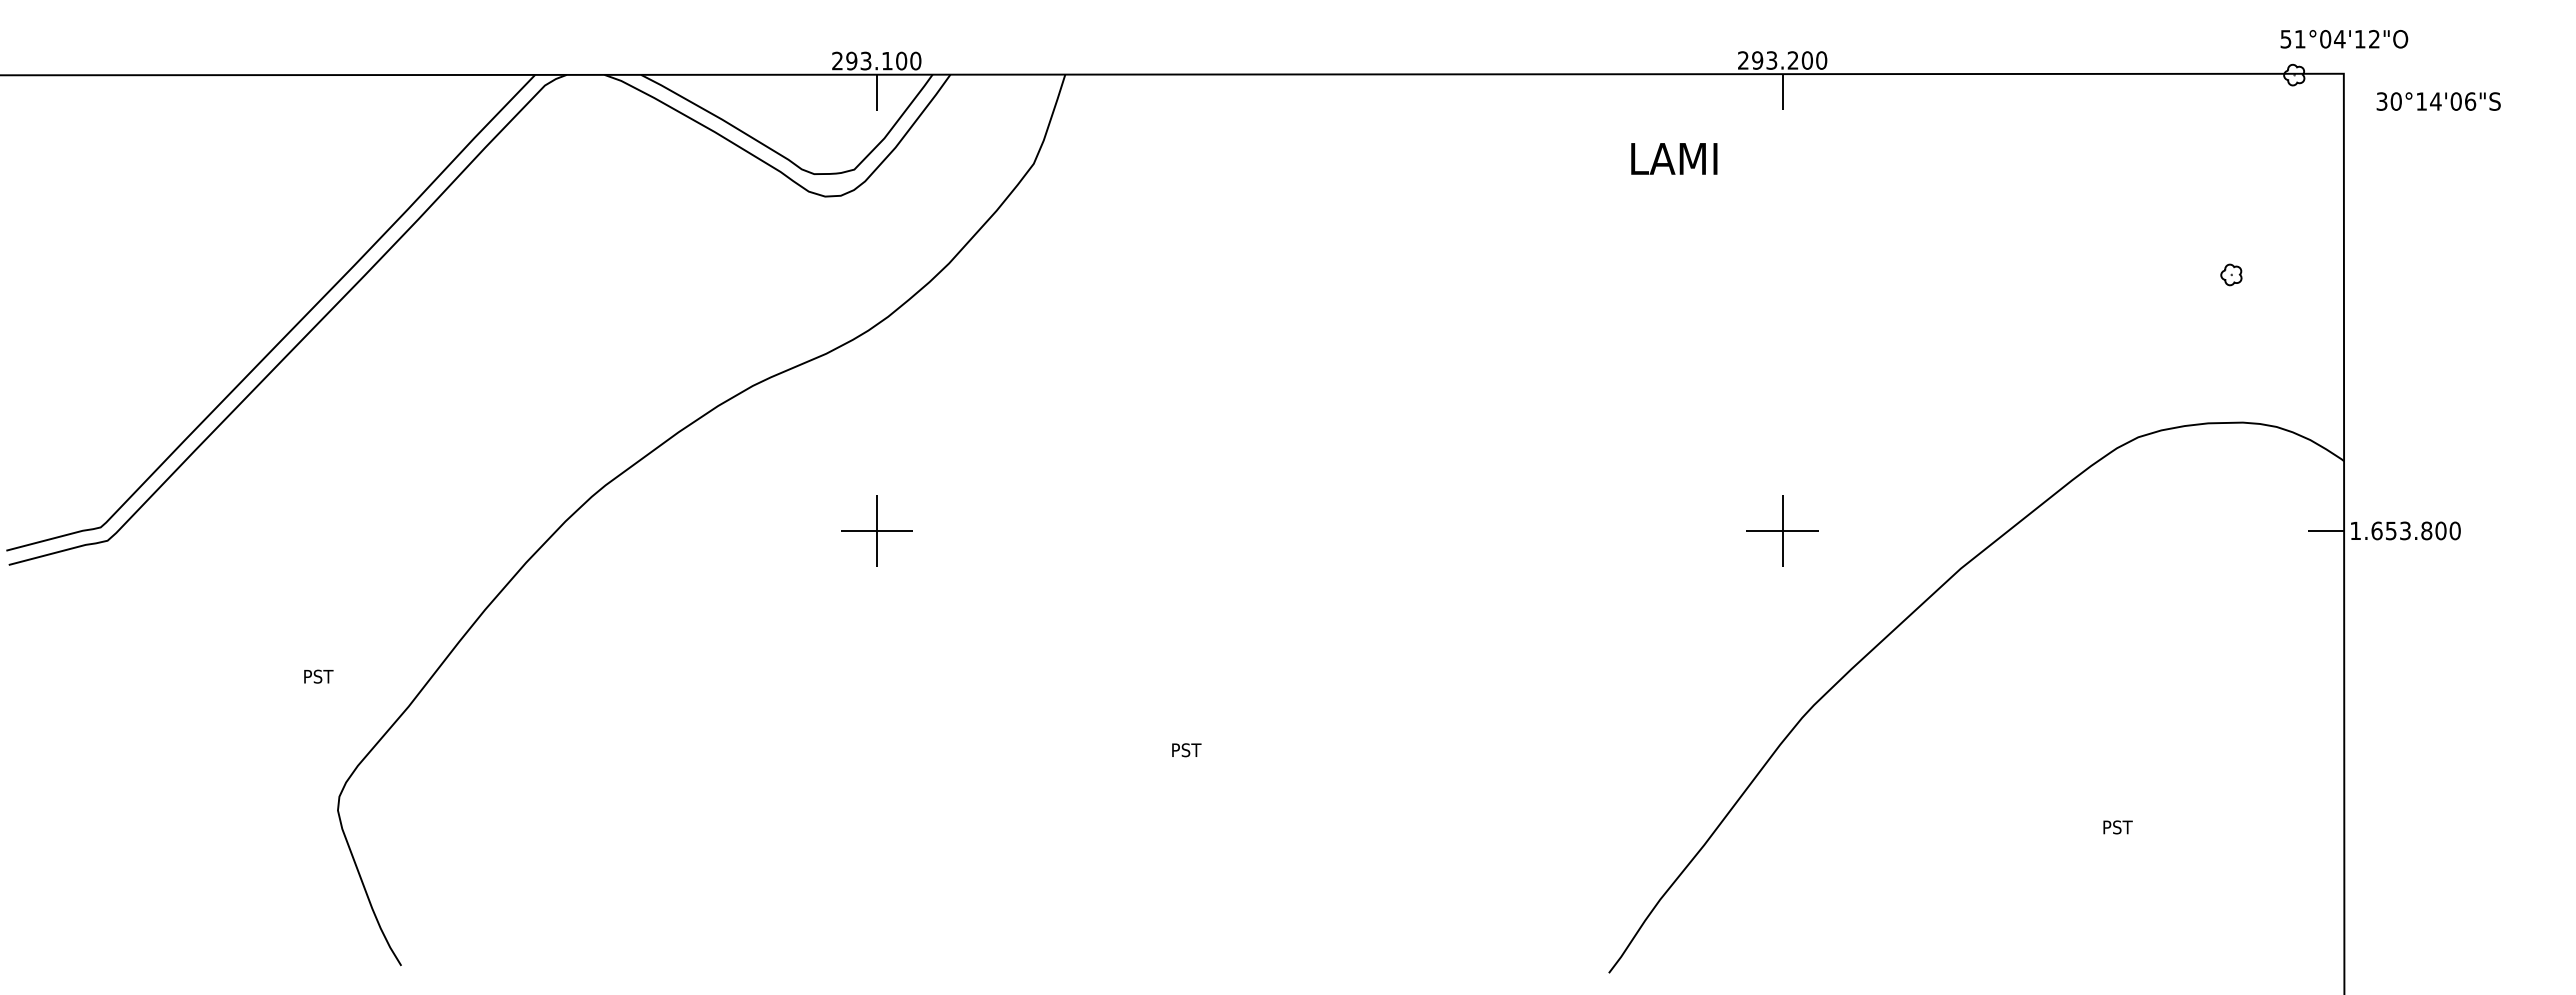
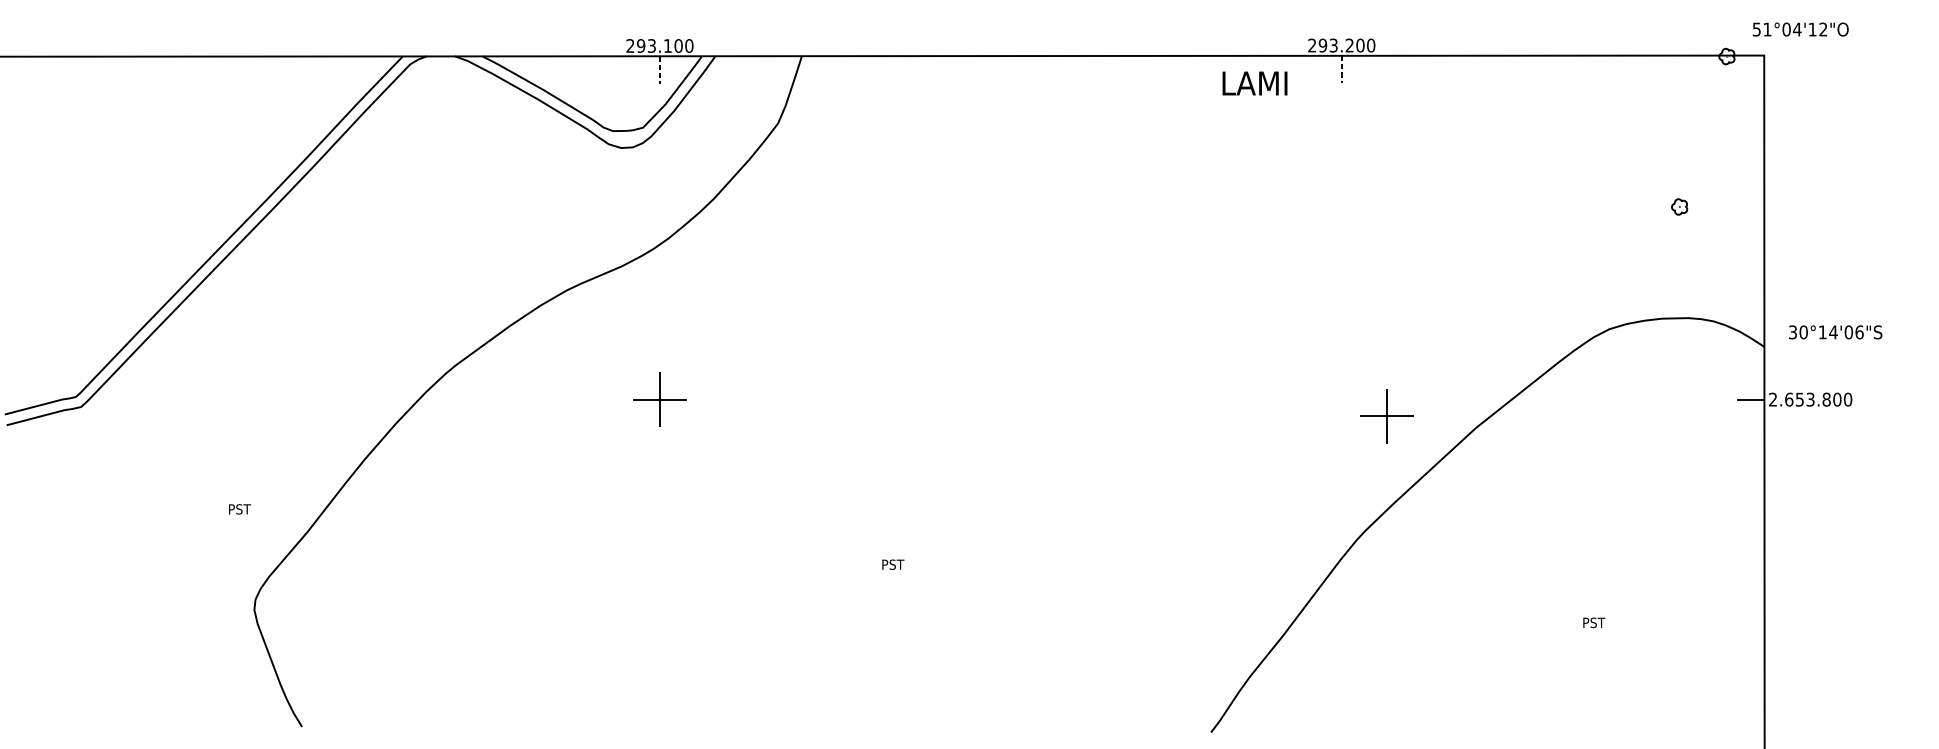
text: (2344, 39) -> (1800, 29), moved
line: (1782, 92) -> (1341, 69), solid -> dashed
line: (876, 93) -> (659, 70), solid -> dashed
text: (2438, 101) -> (1835, 332), moved
text: (1674, 158) -> (1255, 83), moved
part: (1782, 530) -> (1386, 415), moved
text: (2355, 530) -> (1773, 399), 1.653.800 -> 2.653.800

